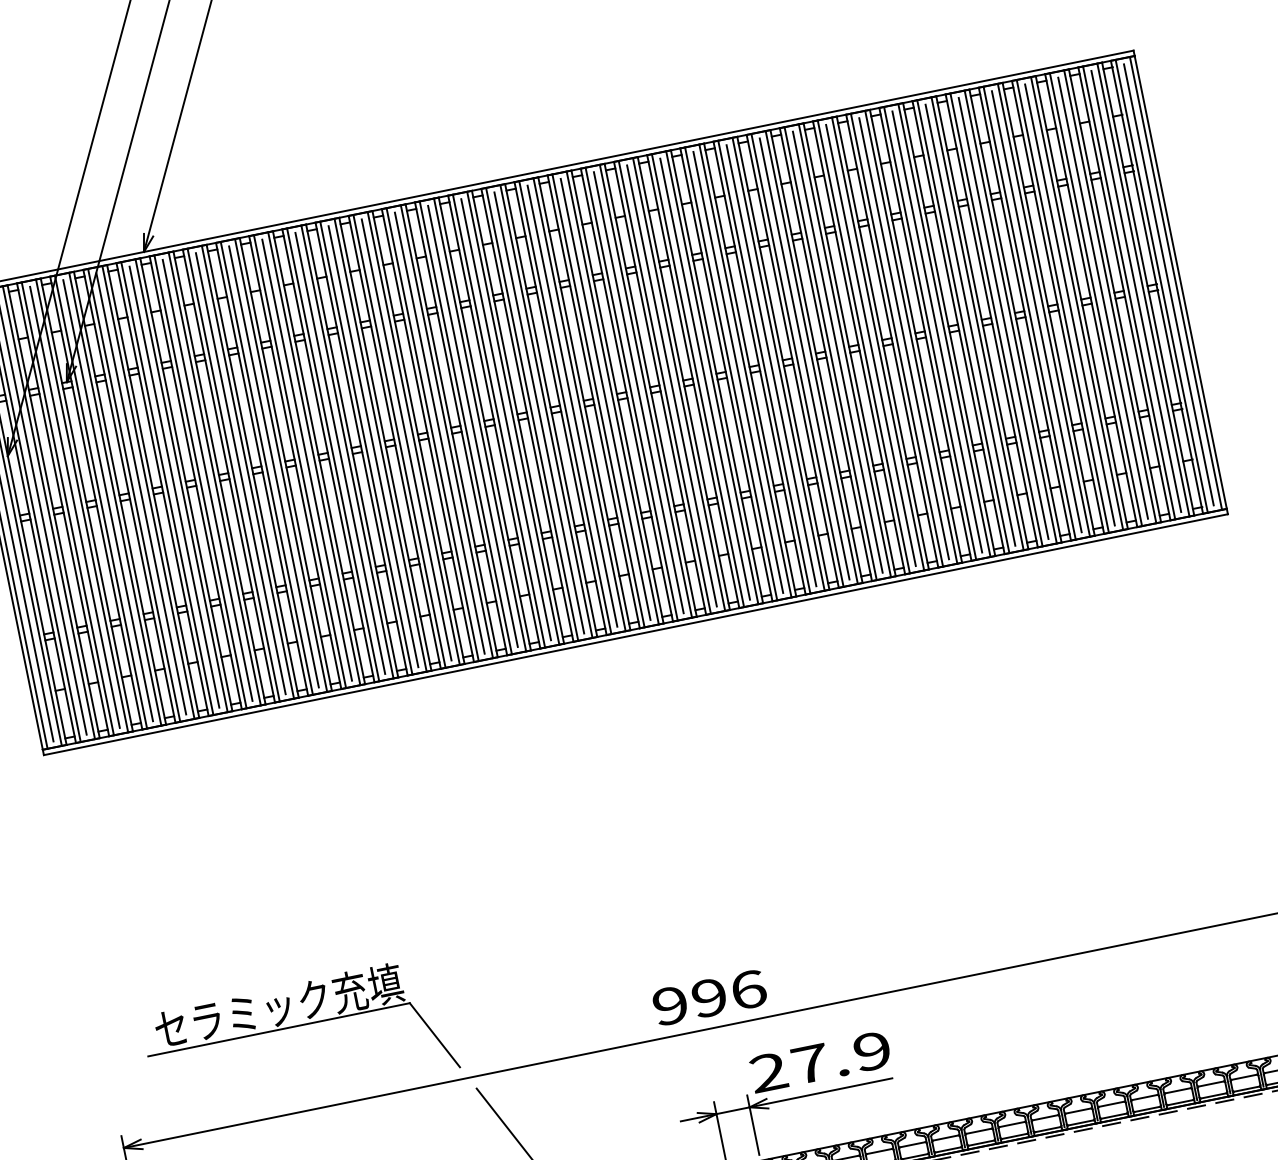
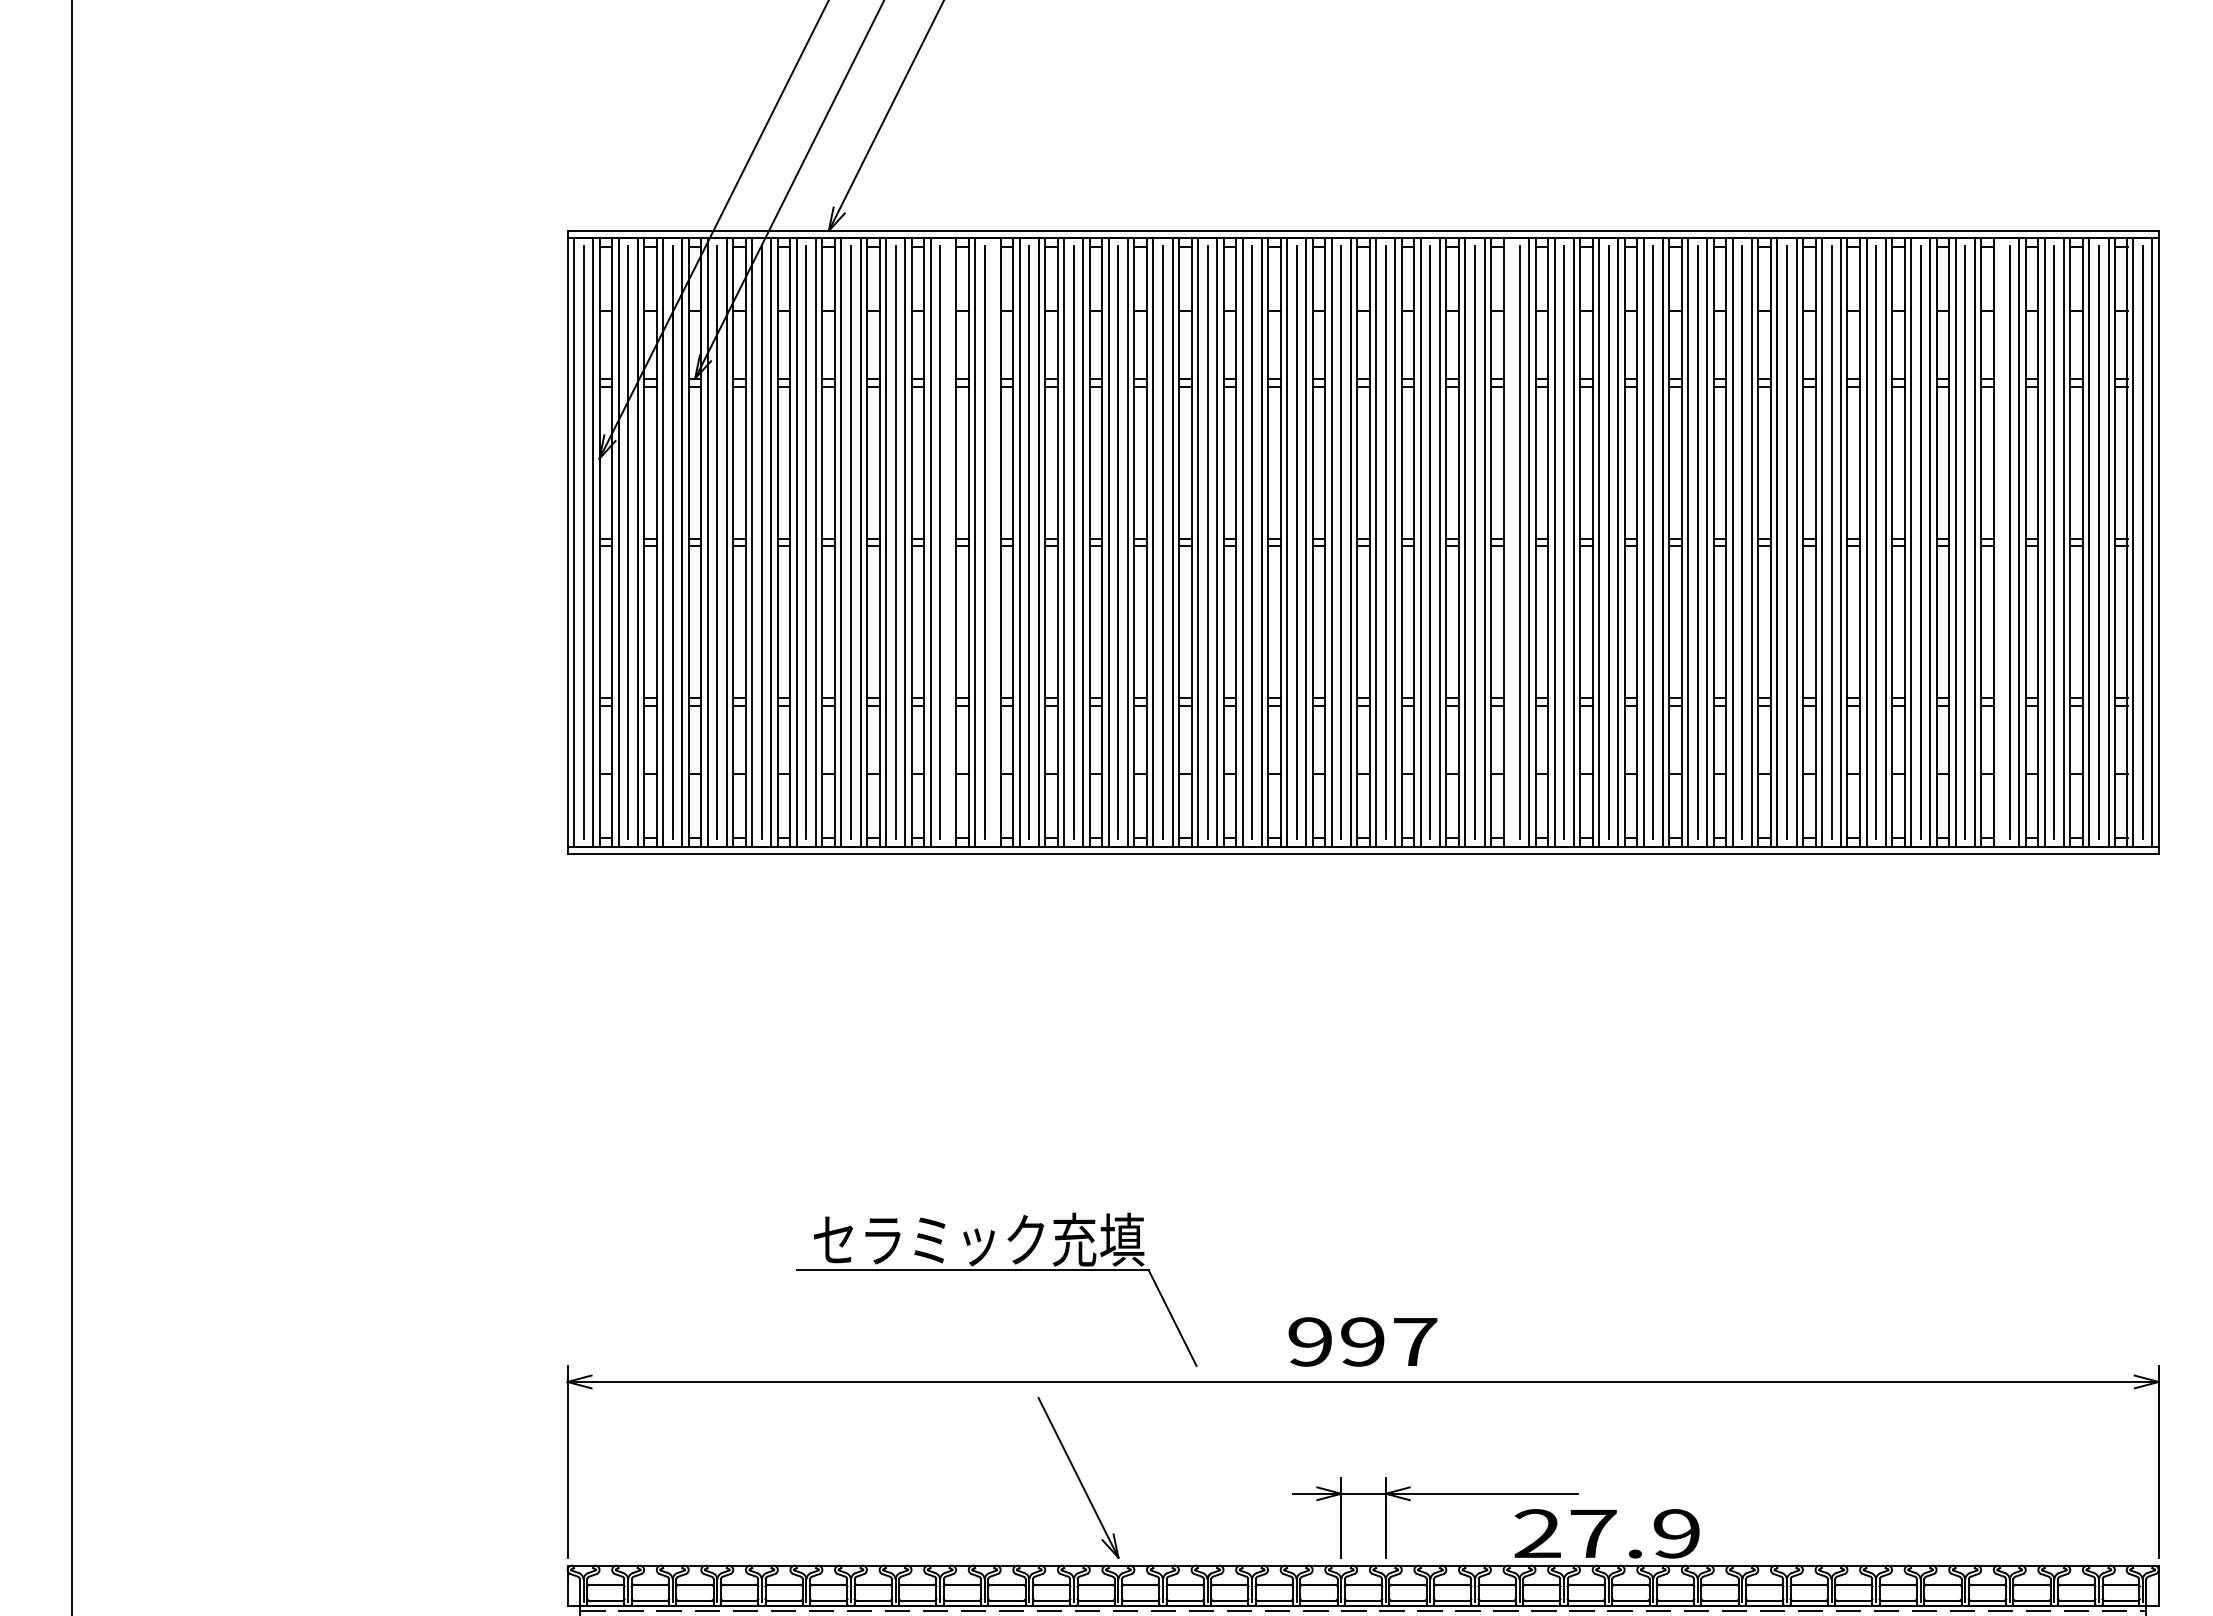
line: (1063, 306) -> (2000, 542), removed
line: (697, 380) -> (1509, 542), removed
line: (314, 458) -> (994, 542), removed
line: (280, 465) -> (949, 542), removed
text: (748, 989) -> (1415, 1341), 996 -> 997
part: (296, 1026) -> (996, 1270), moved
text: (819, 1061) -> (1606, 1533), moved

